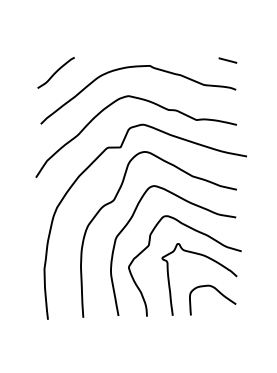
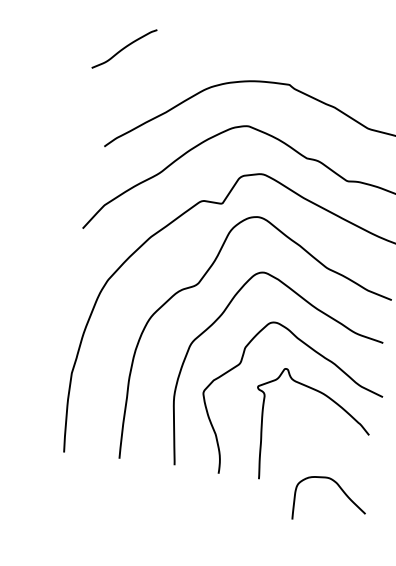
curve: (55, 72) -> (123, 48), moved
curve: (218, 292) -> (341, 490), moved

